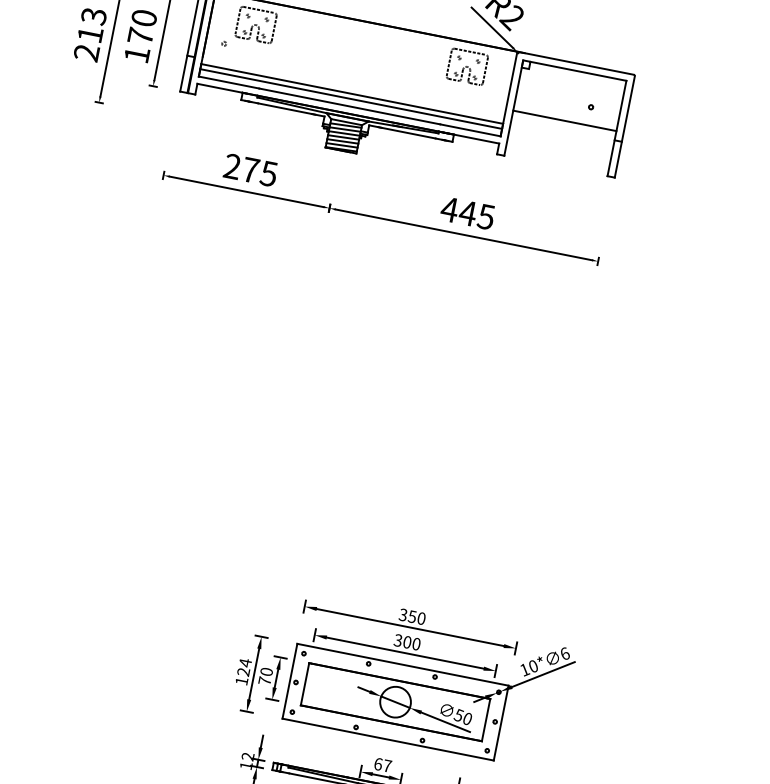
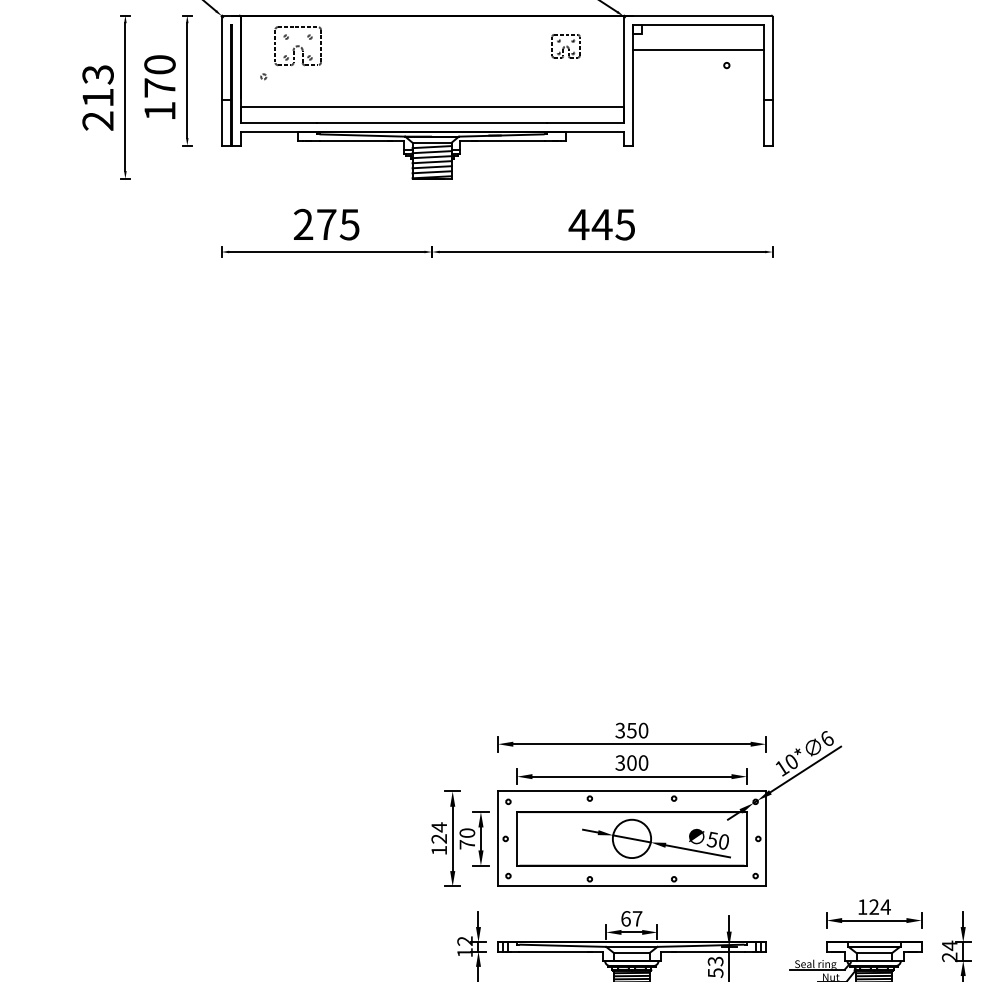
part: (466, 67) -> (565, 46), size x0.6
line: (350, 98) -> (431, 113), removed
line: (564, 120) -> (697, 49), moved

